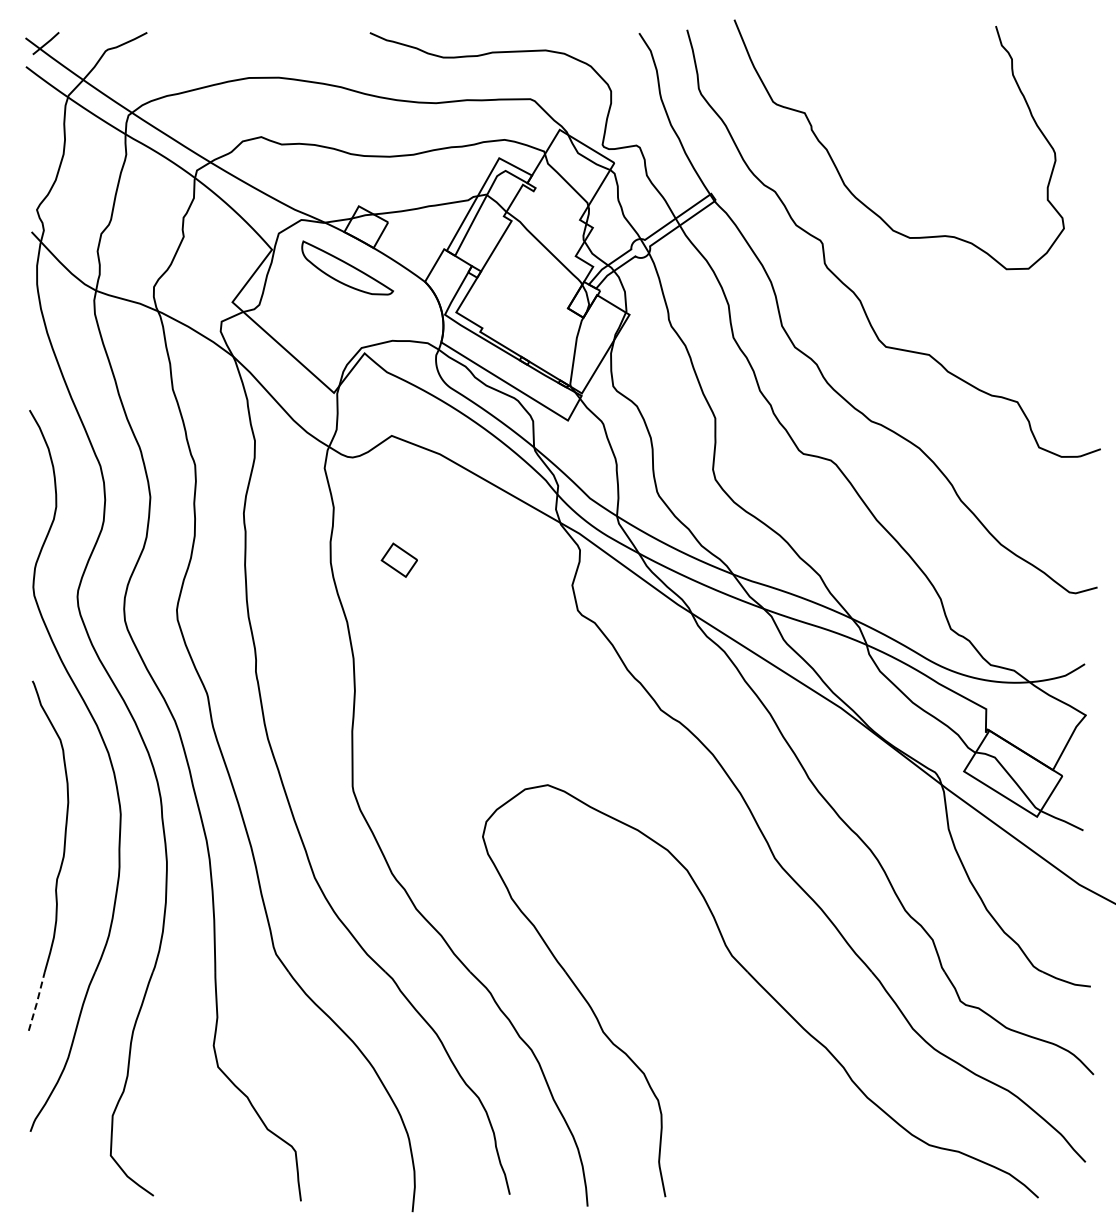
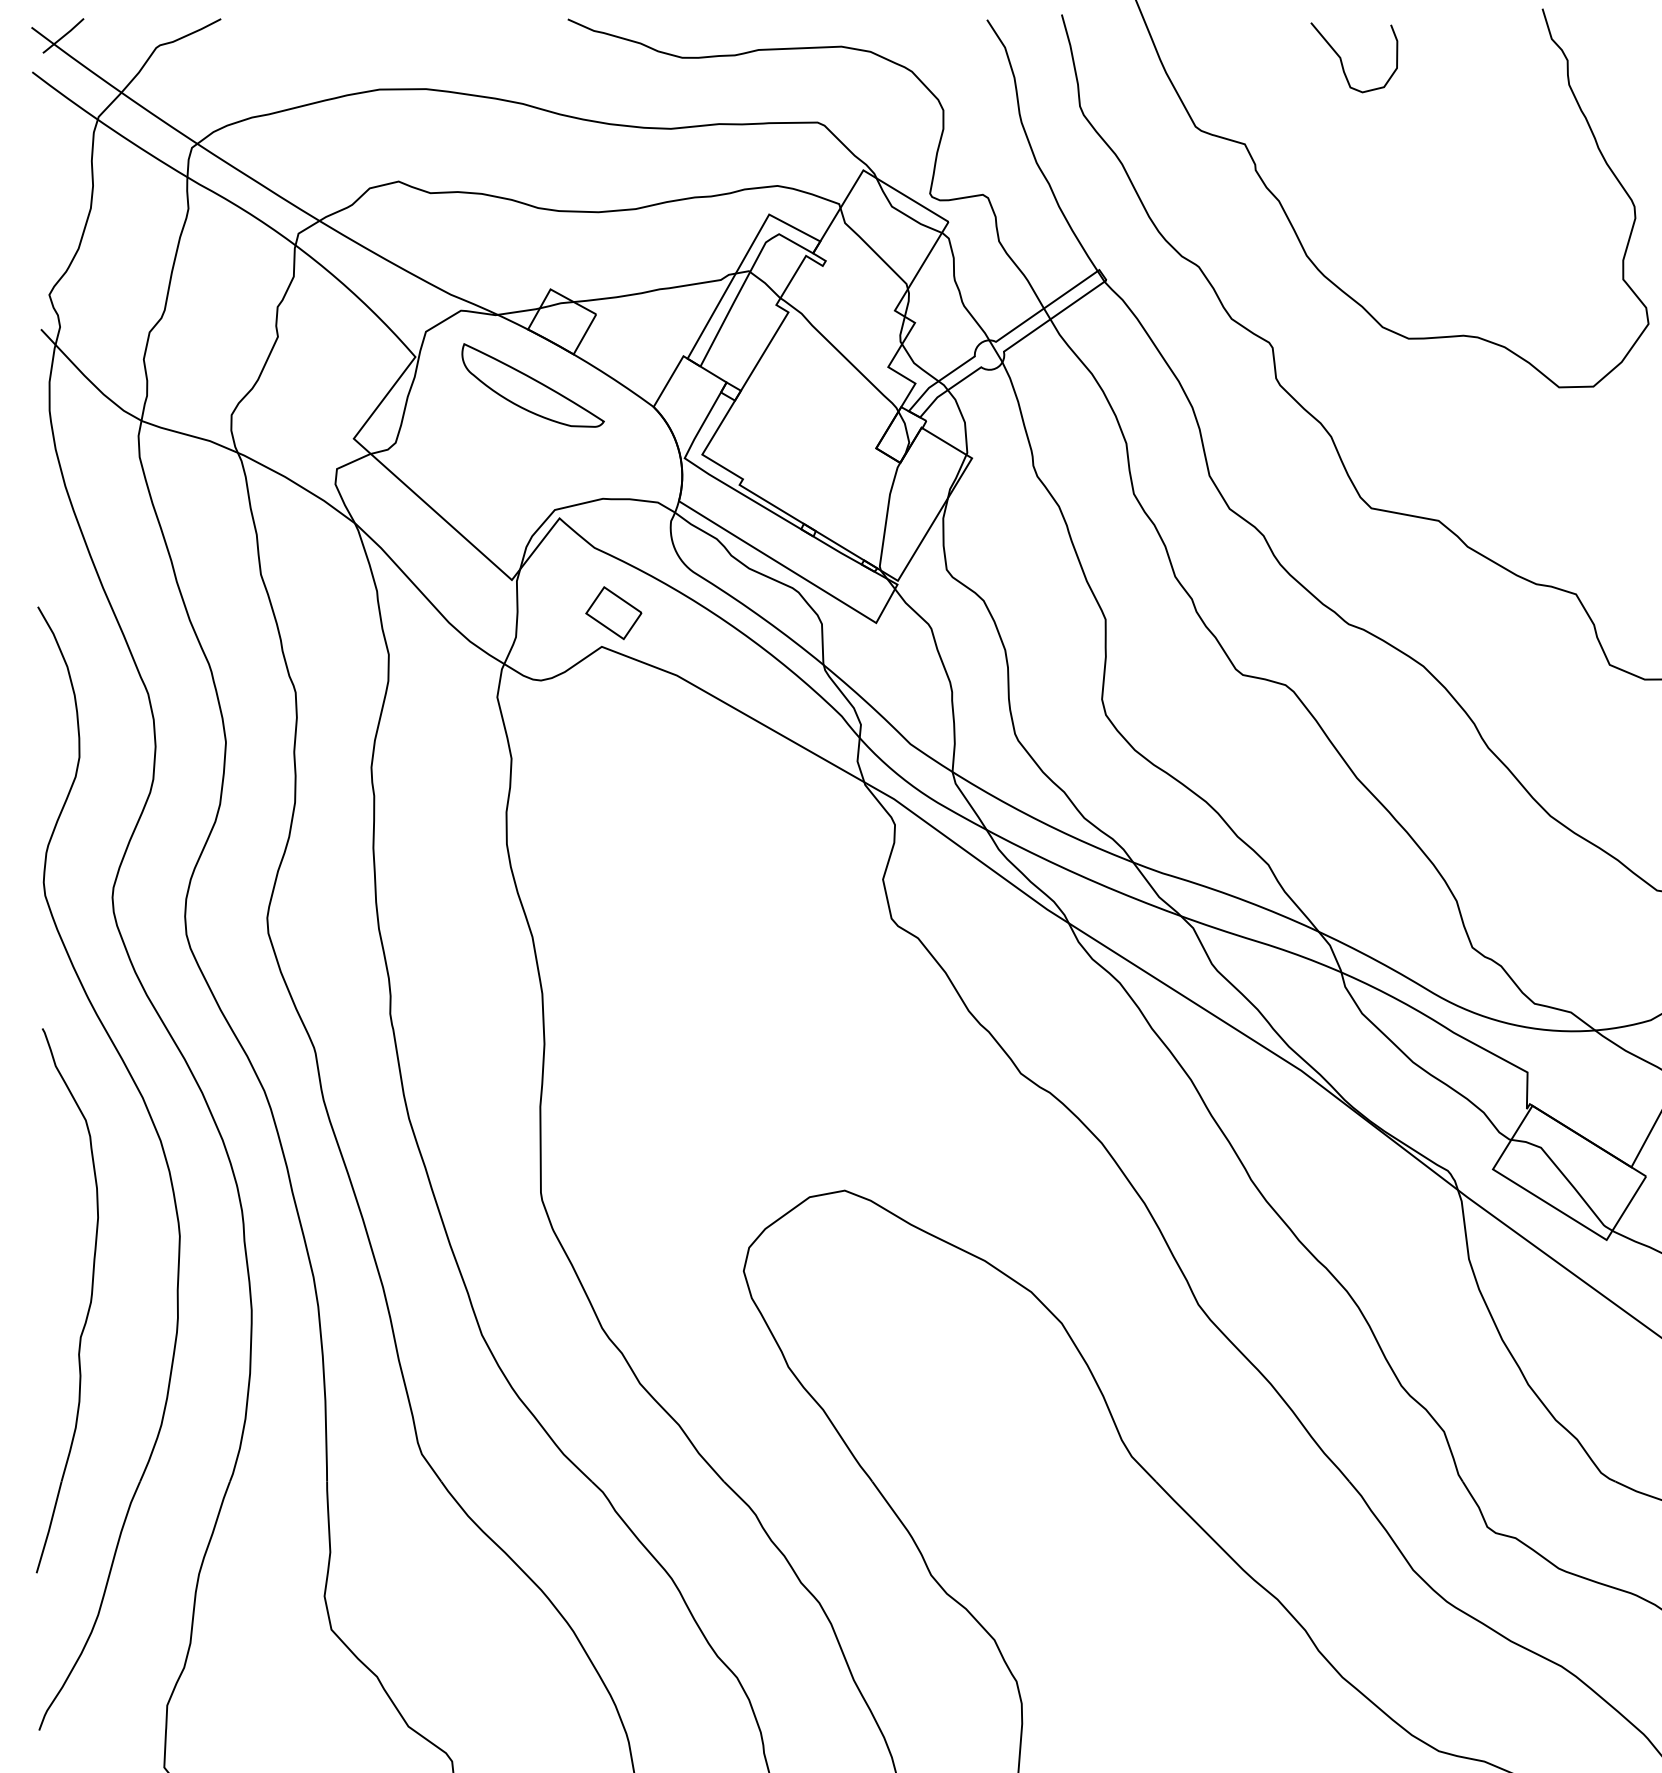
curve: (867, 58) -> (1342, 59), added
part: (398, 559) -> (612, 611), moved
line: (37, 1001) -> (50, 1527), dashed -> solid

